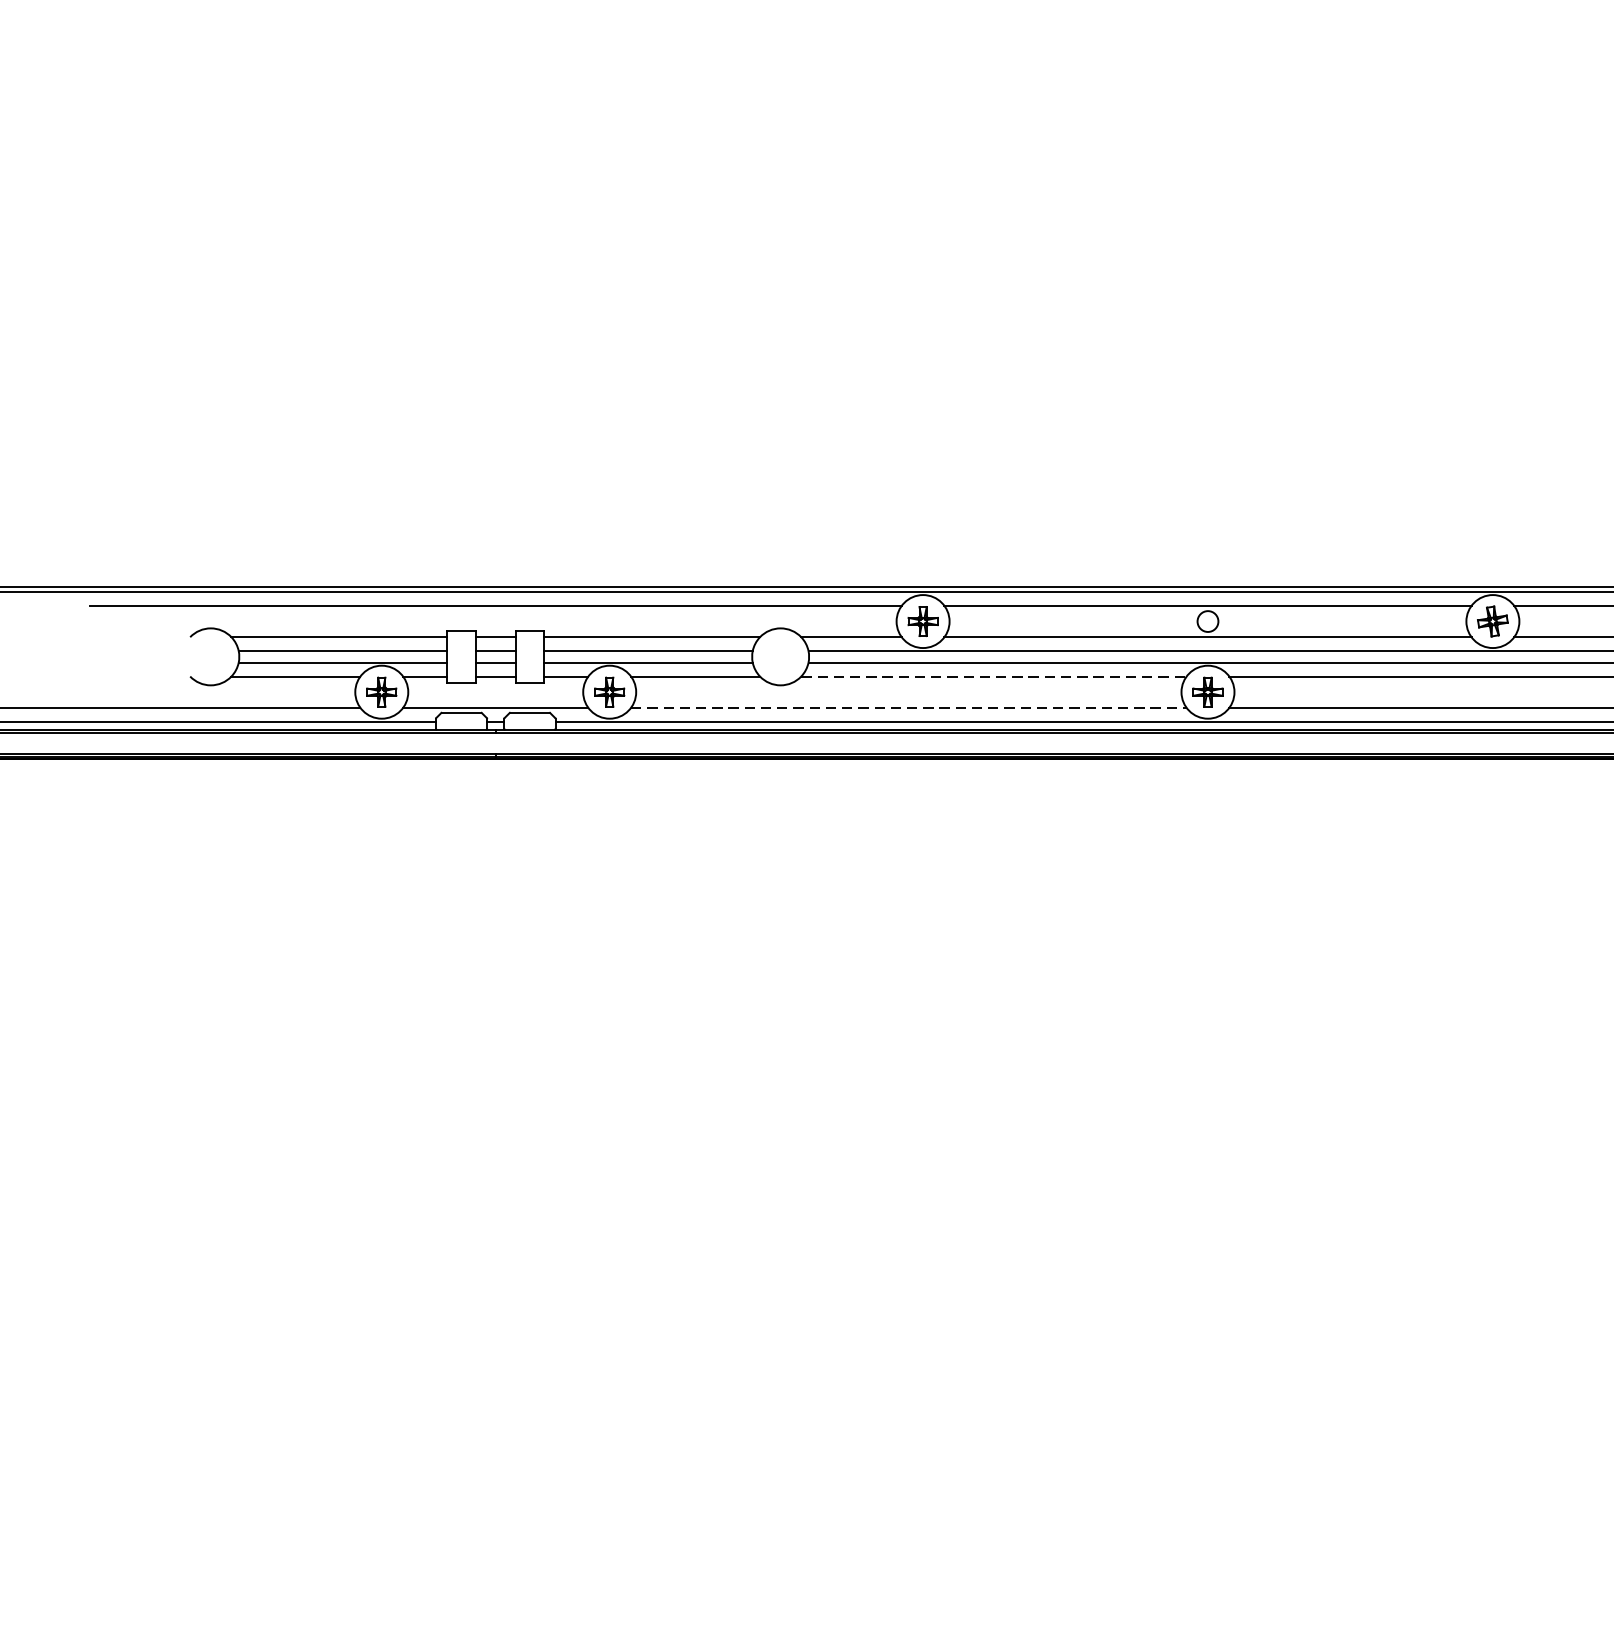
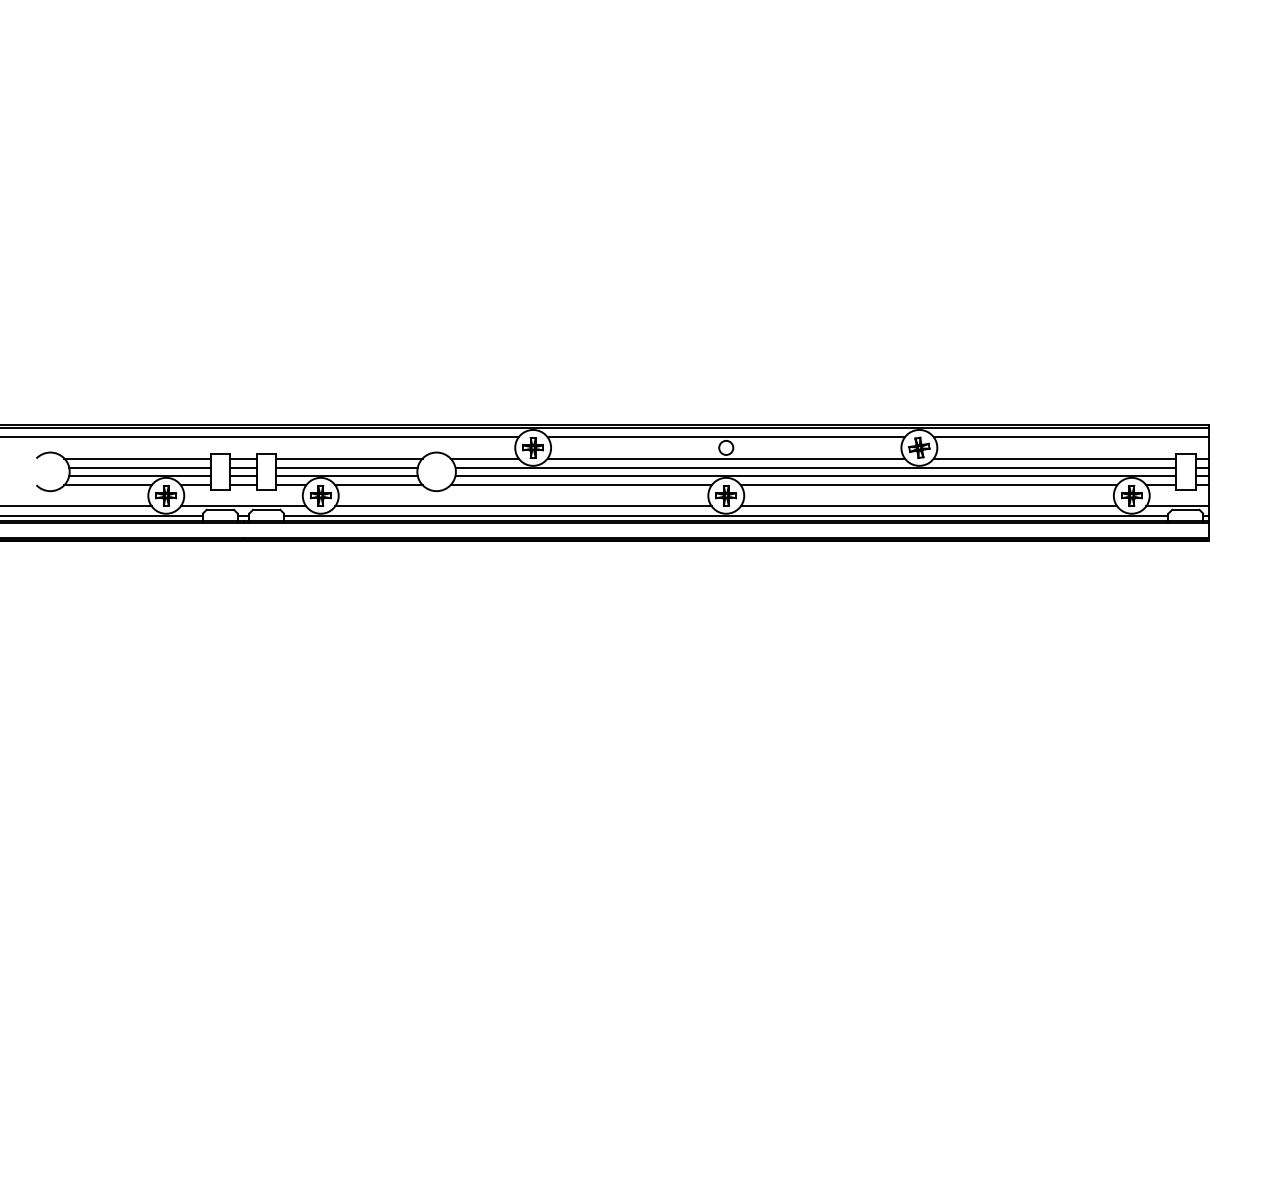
line: (994, 676) -> (581, 485), dashed -> solid
line: (910, 707) -> (524, 506), dashed -> solid

